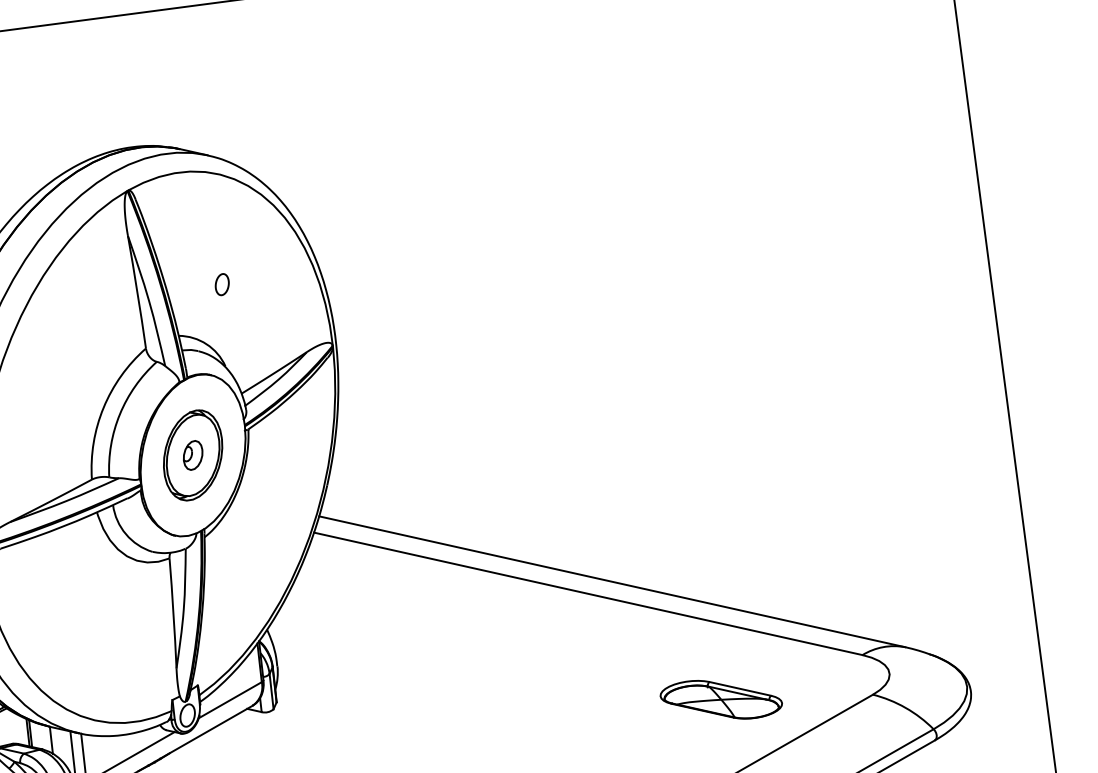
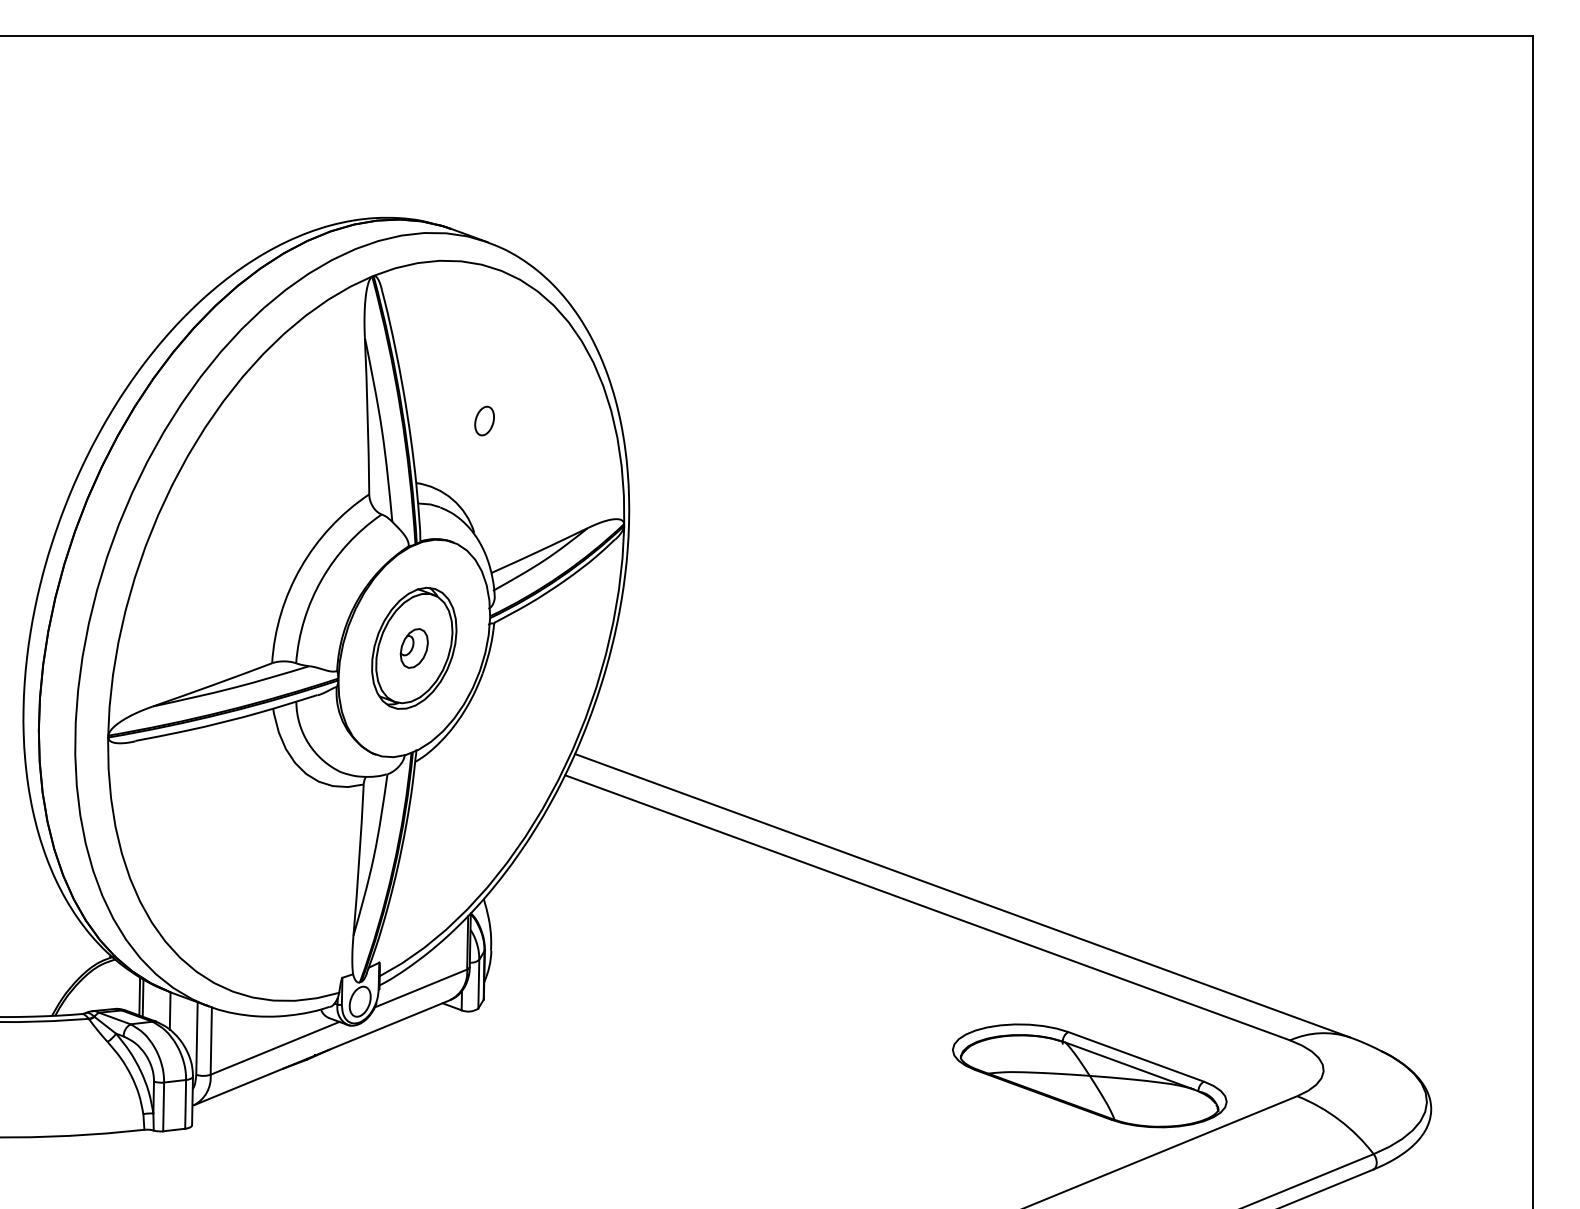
part: (721, 699) -> (1089, 1075), size x1.67

